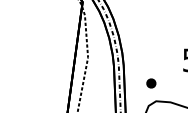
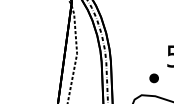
part: (151, 83) -> (154, 78), moved

